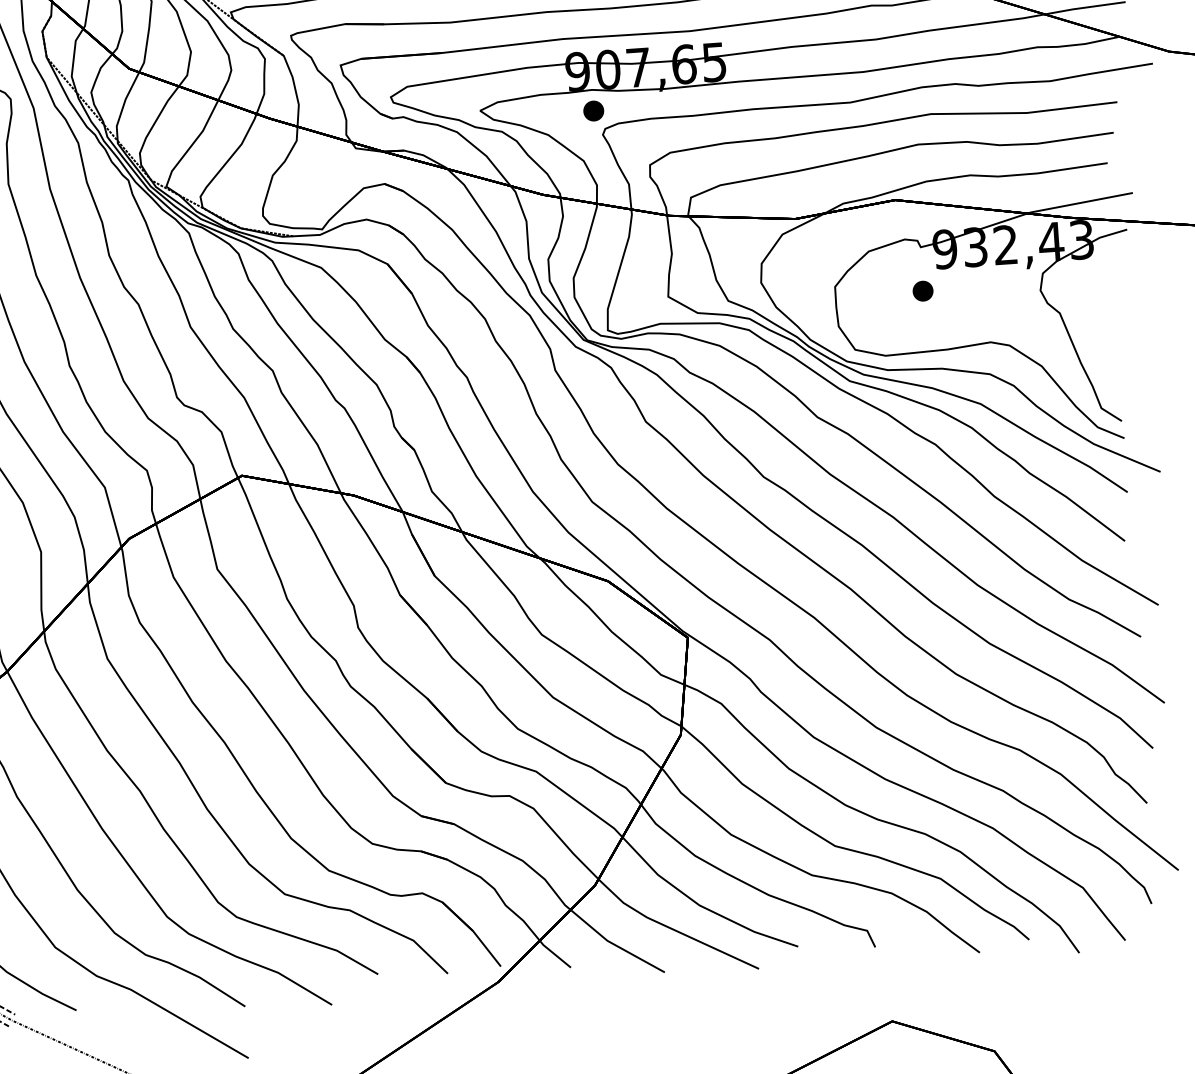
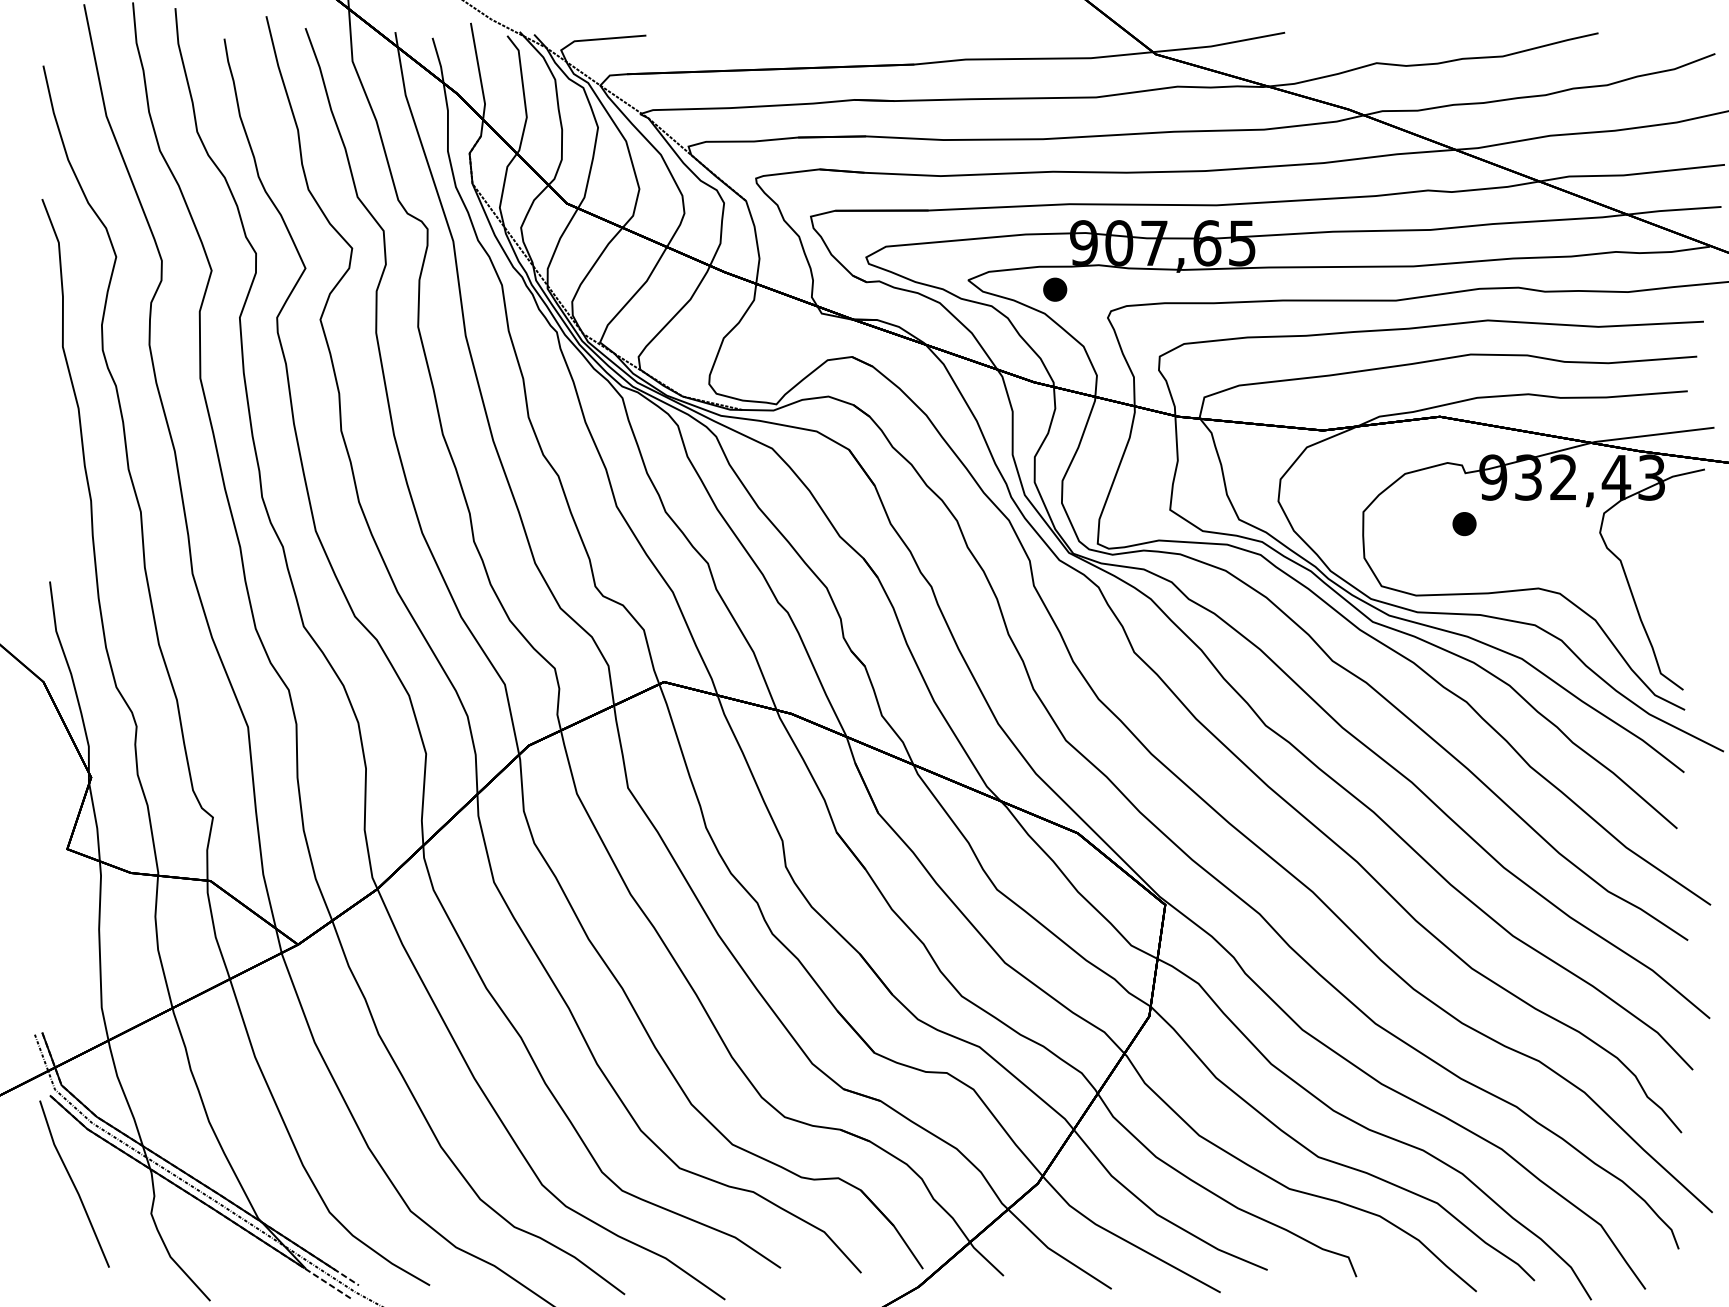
part: (594, 110) -> (1055, 289), moved

